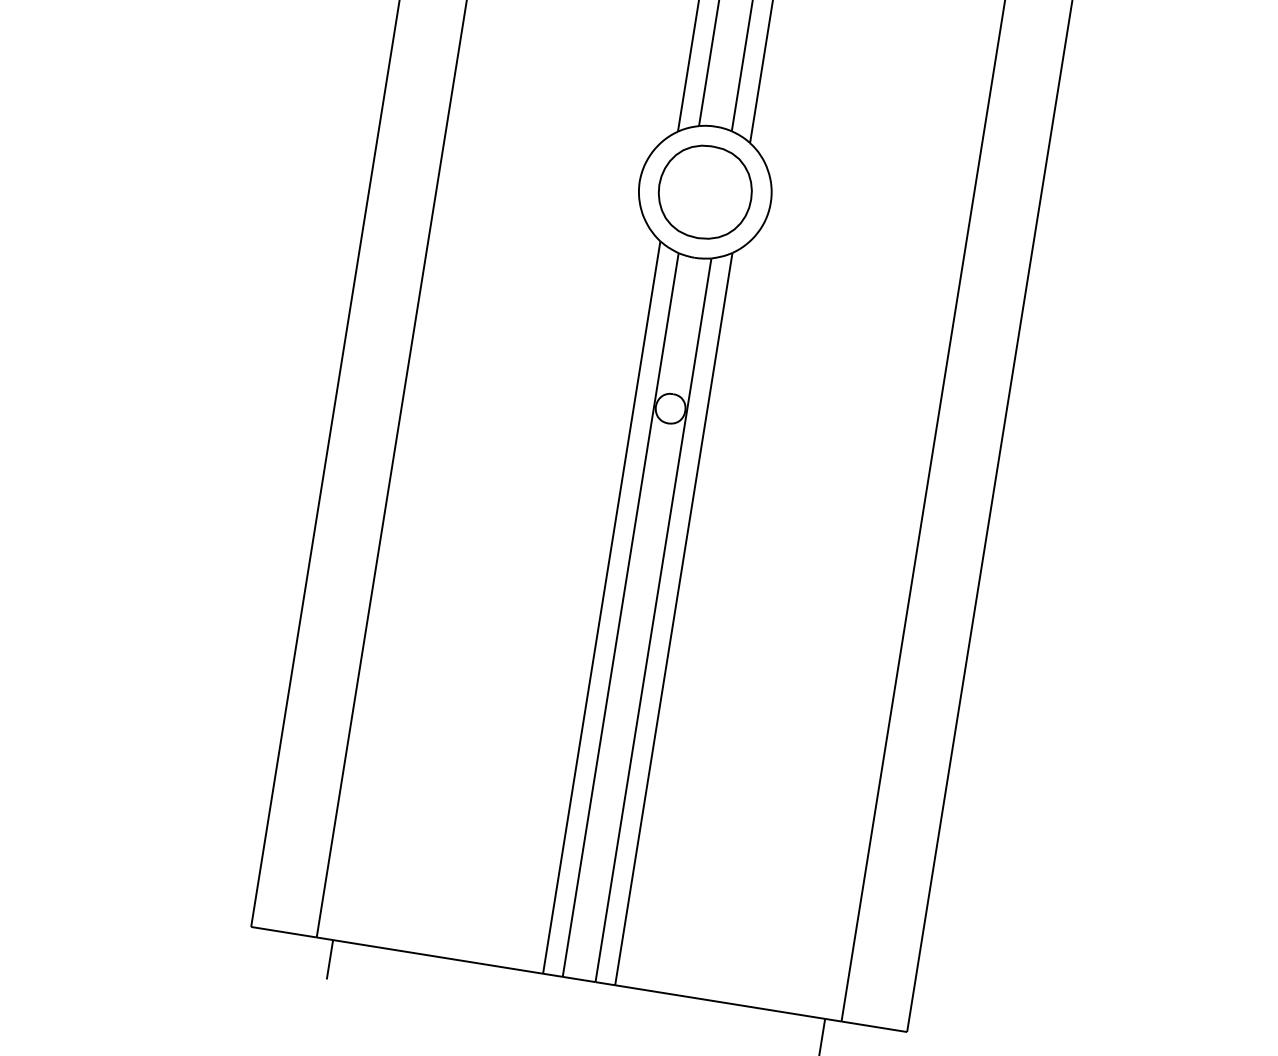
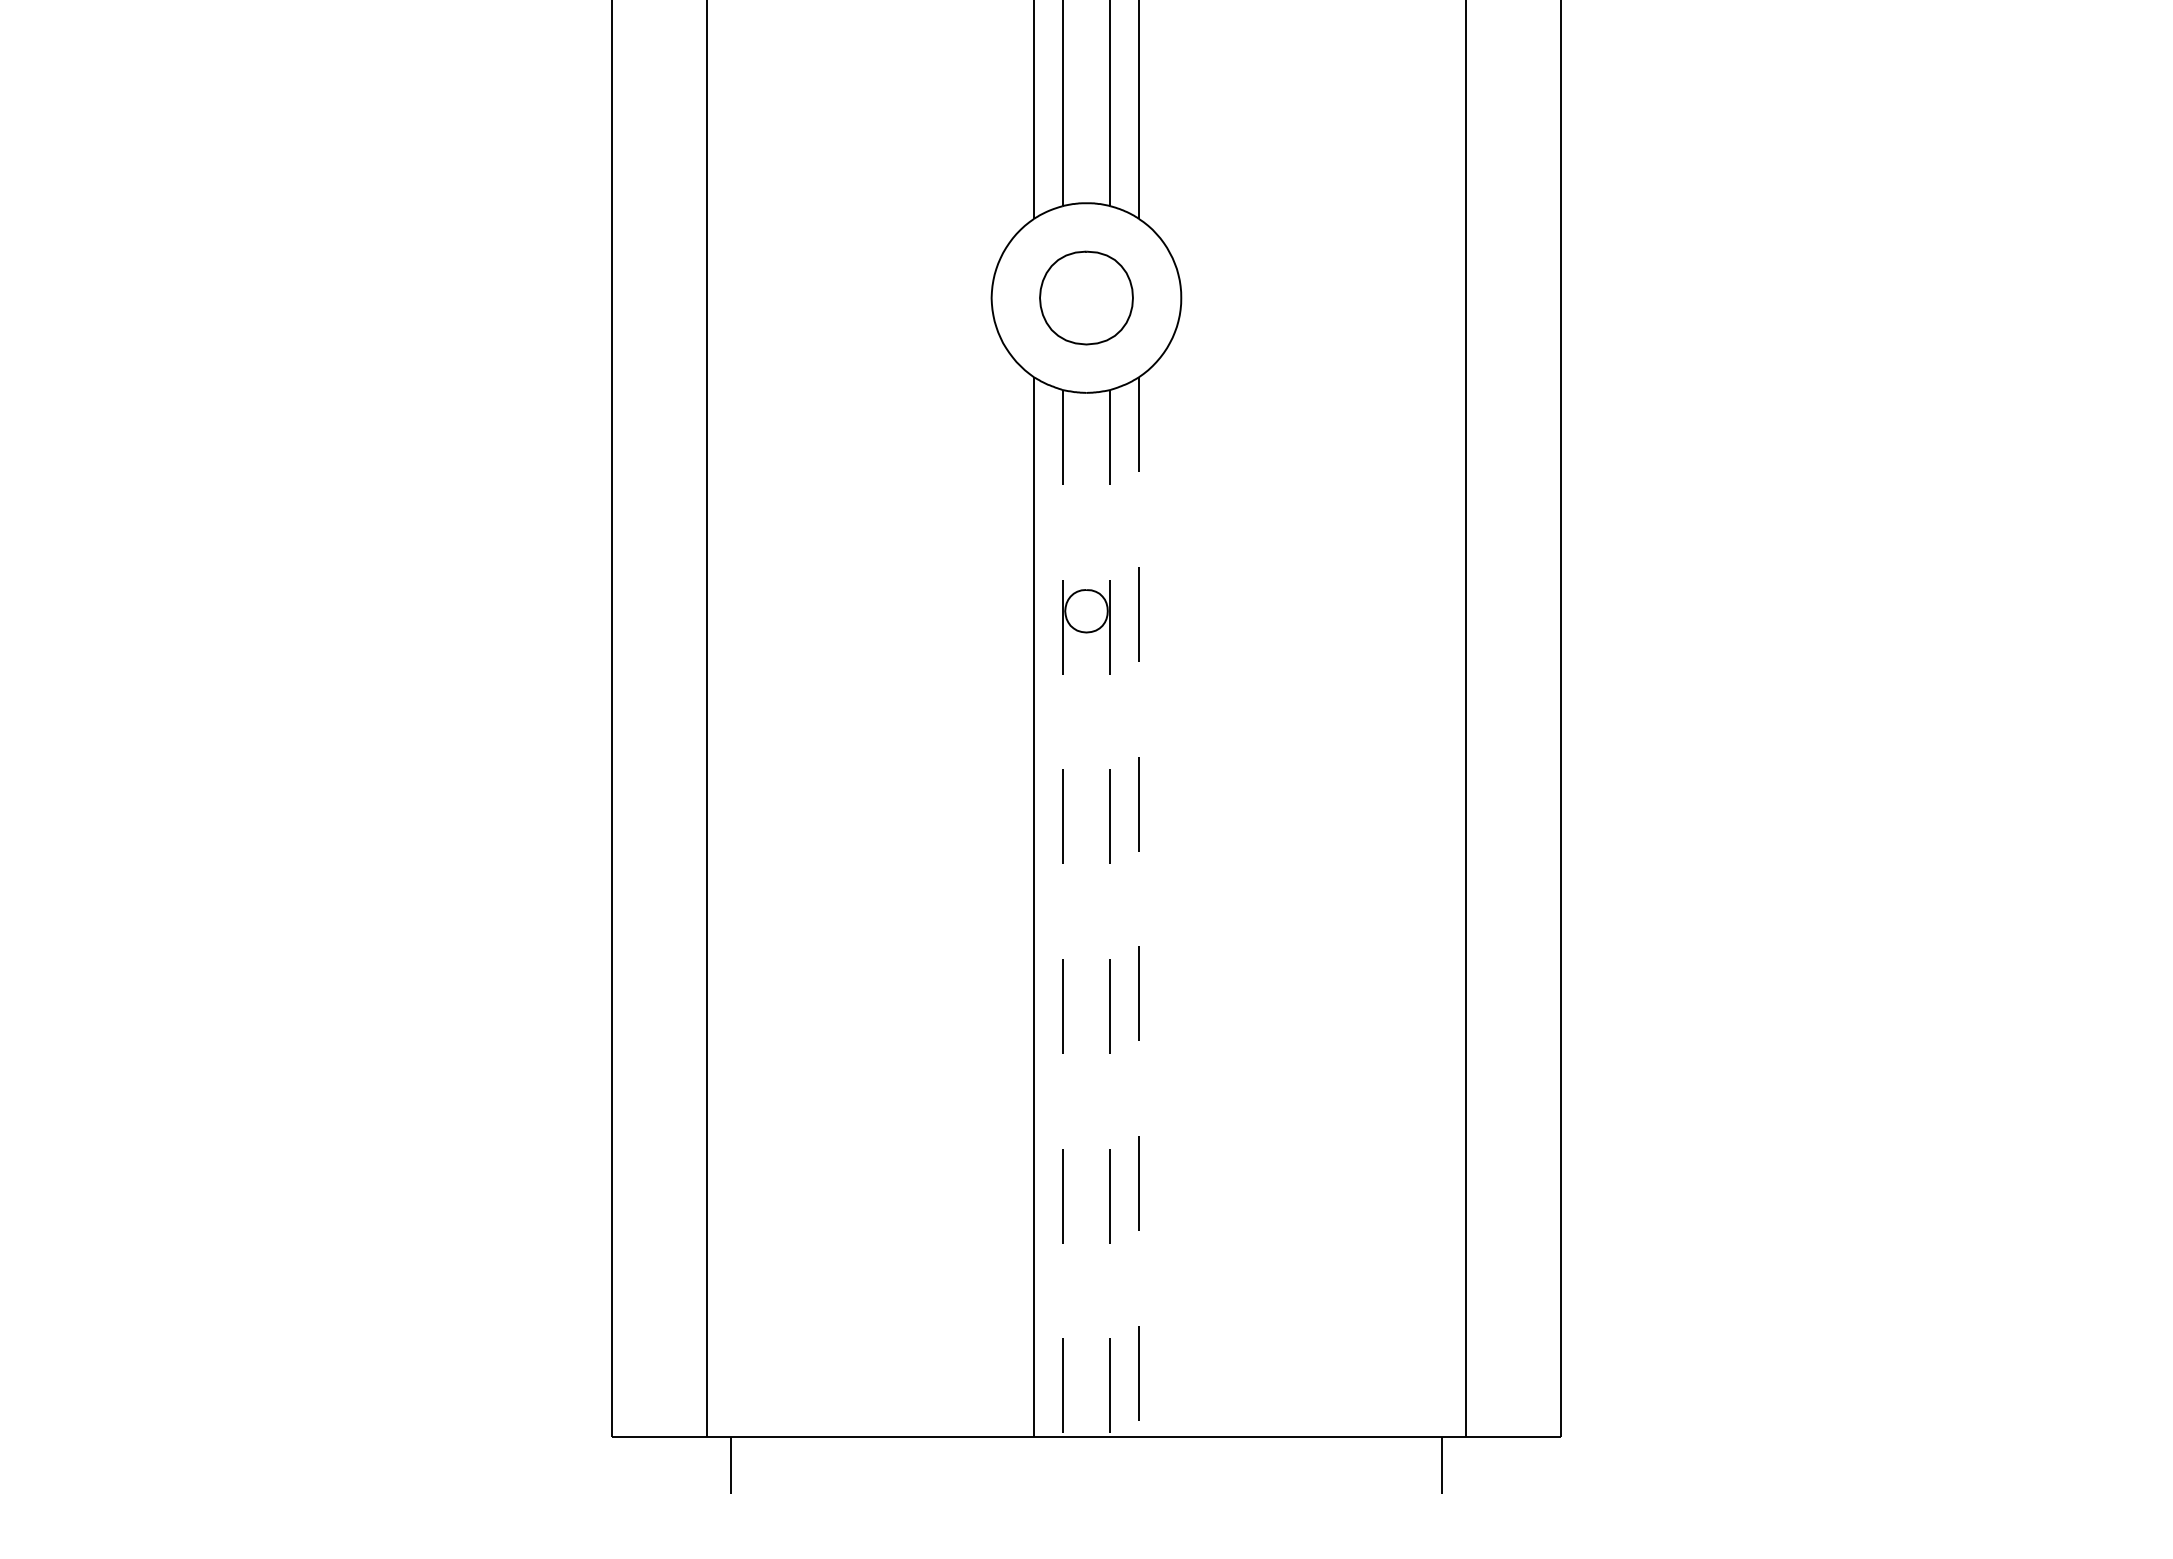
part: (705, 191) -> (1086, 297), size x0.7
line: (620, 615) -> (1062, 913), solid -> dashed
line: (673, 619) -> (1138, 907), solid -> dashed
line: (653, 620) -> (1110, 913), solid -> dashed

